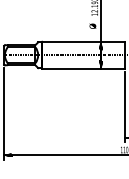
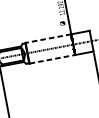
line: (71, 41) -> (48, 38), solid -> dashed
line: (71, 68) -> (52, 59), solid -> dashed

